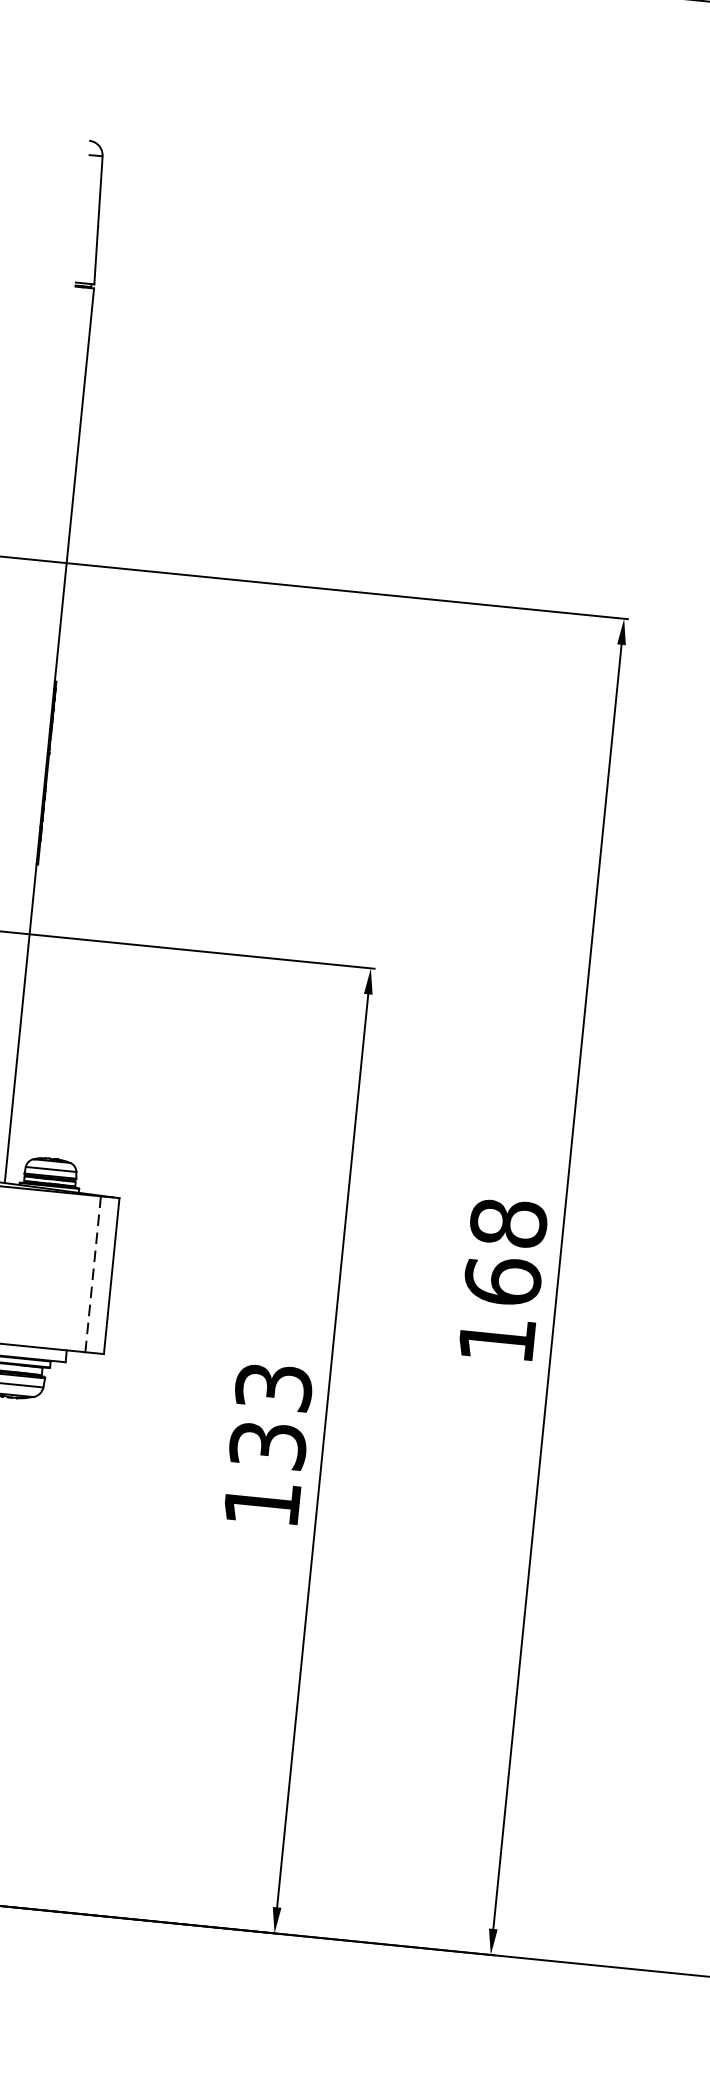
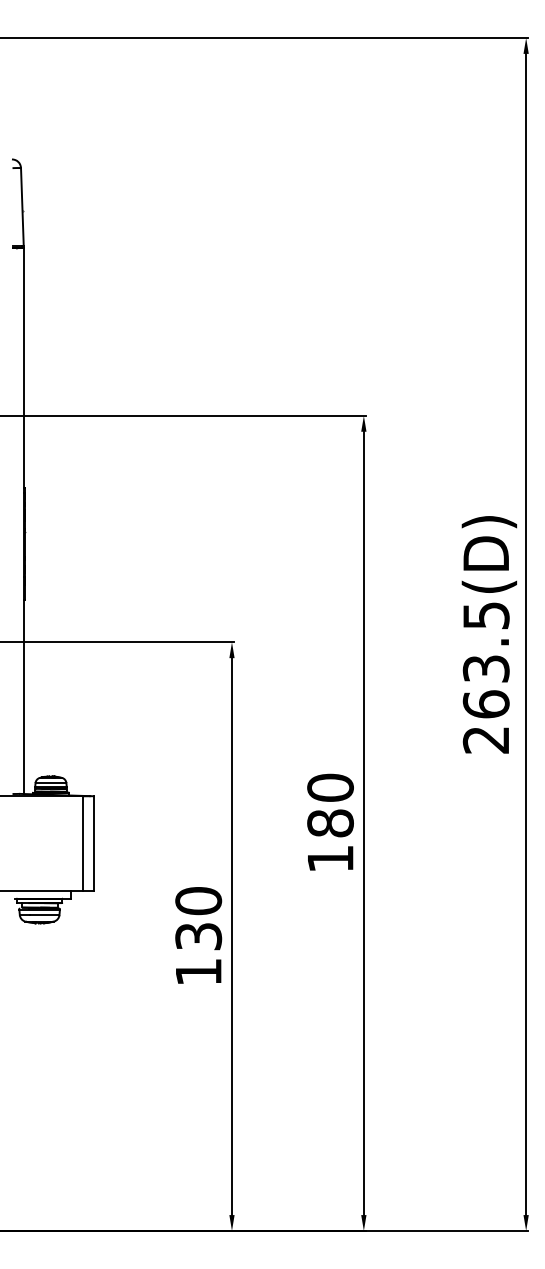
text: (505, 1252) -> (330, 805), 168 -> 180
line: (92, 1273) -> (82, 843), dashed -> solid
text: (273, 1387) -> (198, 901), 133 -> 130

